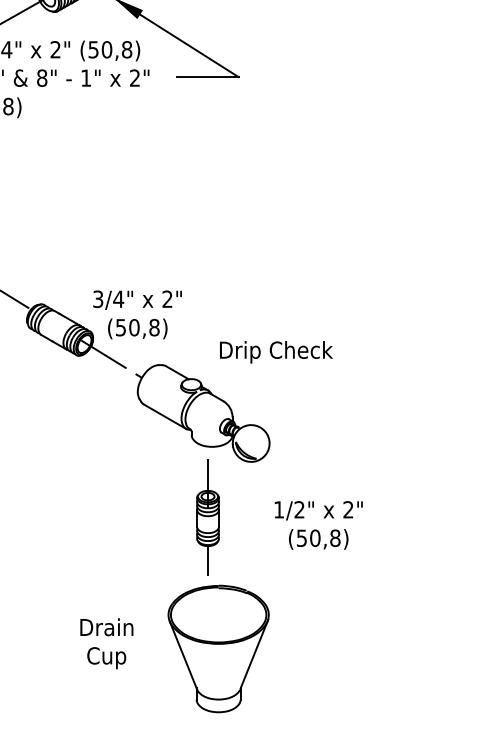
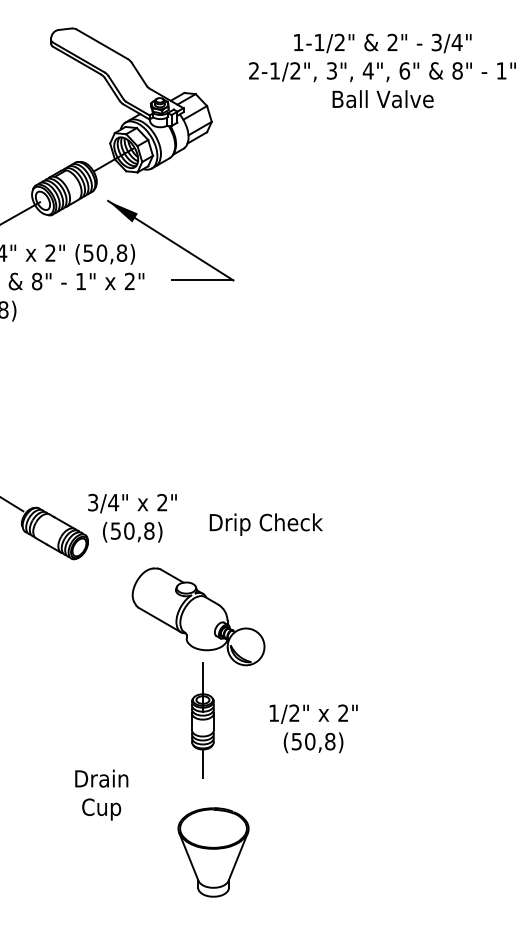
text: (275, 352) -> (265, 524), moved
line: (111, 359) -> (106, 562), removed
text: (106, 643) -> (101, 794), moved
part: (218, 649) -> (213, 852), size x0.7

